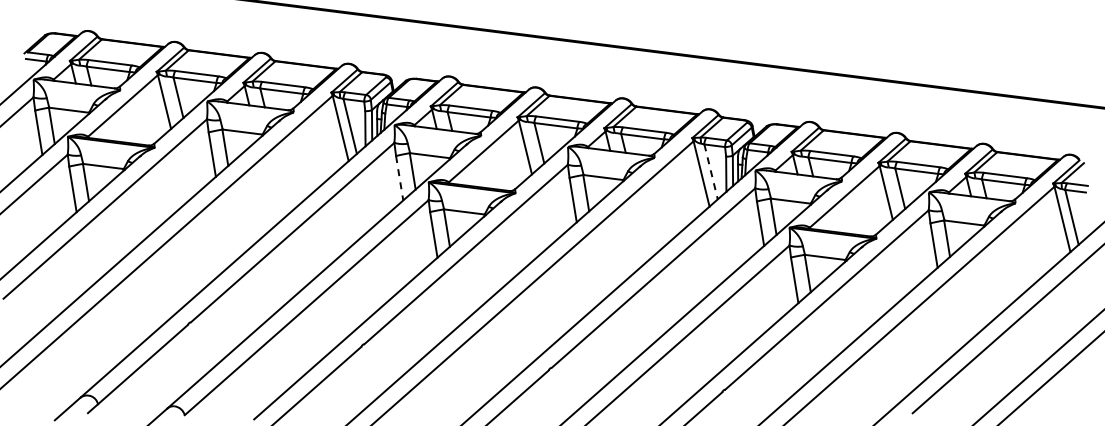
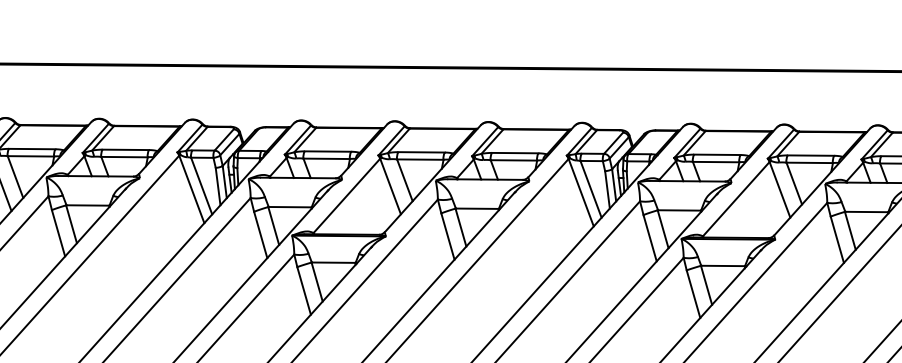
line: (711, 172) -> (591, 189), dashed -> solid
line: (399, 178) -> (260, 235), dashed -> solid

